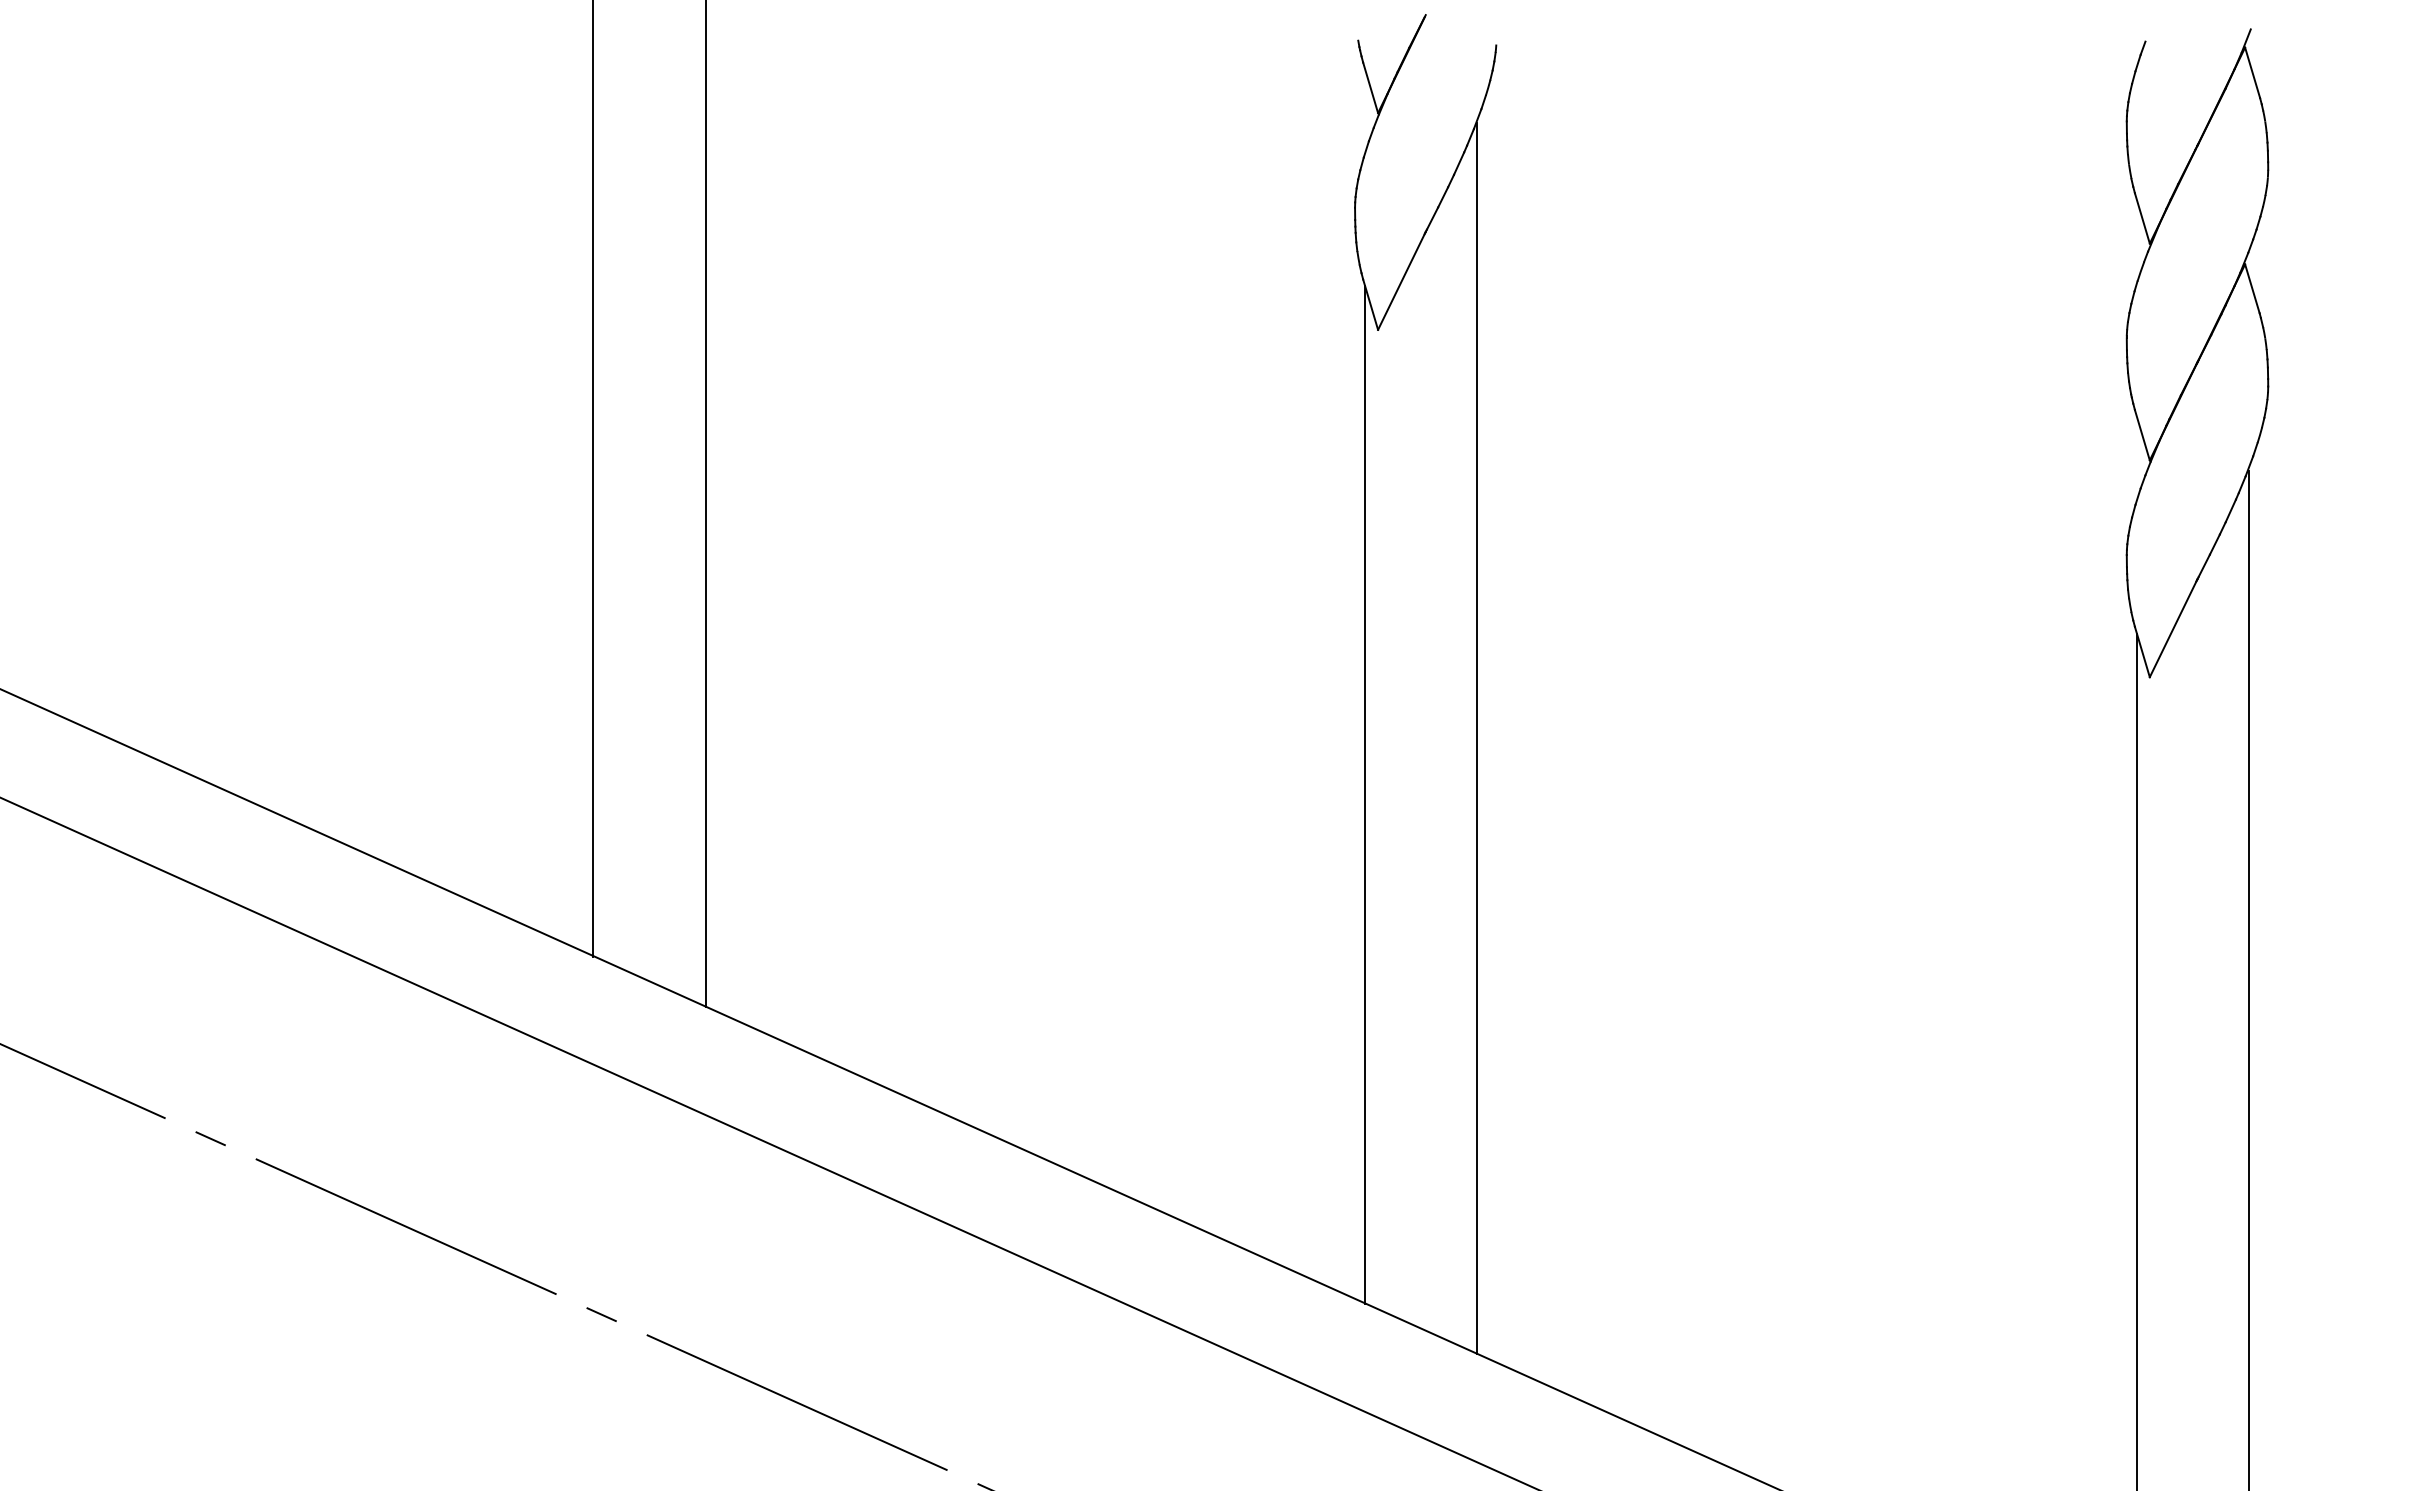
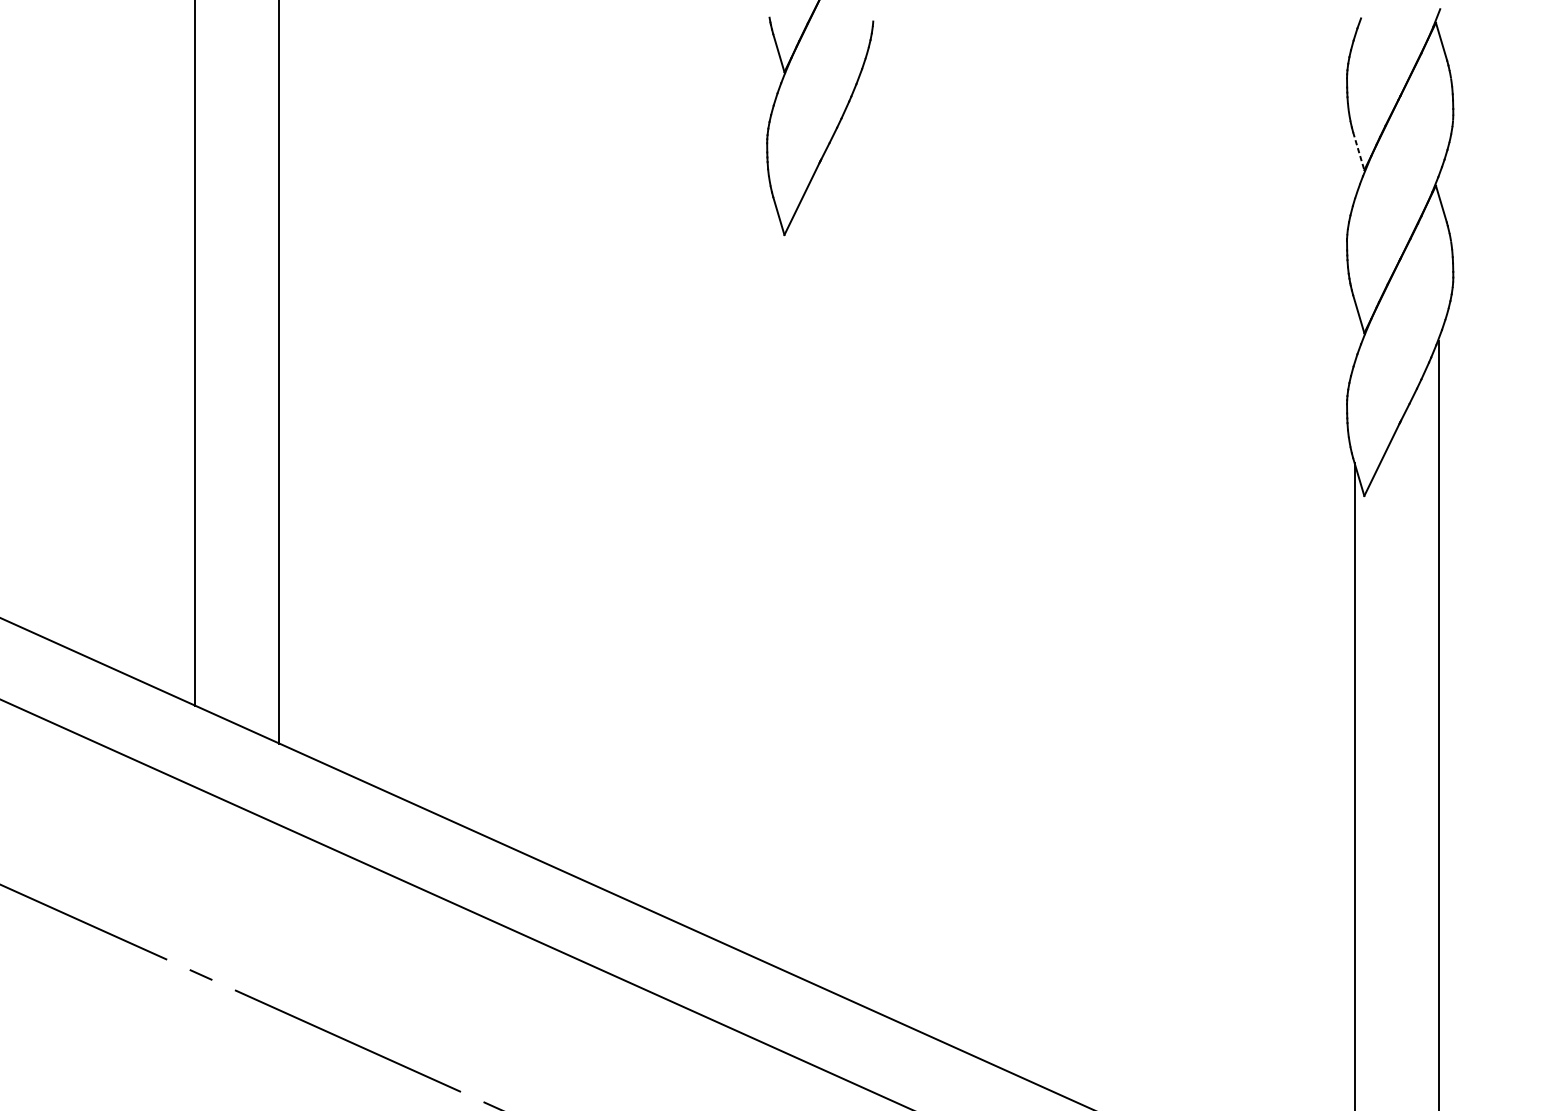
line: (2142, 218) -> (1358, 151), solid -> dashed
line: (1477, 738) -> (859, 542), removed
line: (1365, 794) -> (775, 584), removed

